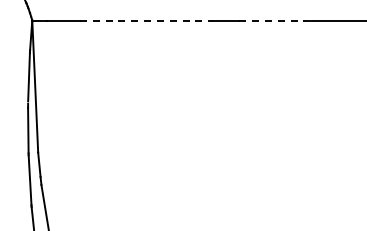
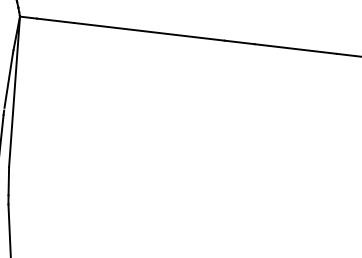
line: (146, 20) -> (149, 31), dashed -> solid
line: (275, 20) -> (296, 48), dashed -> solid

